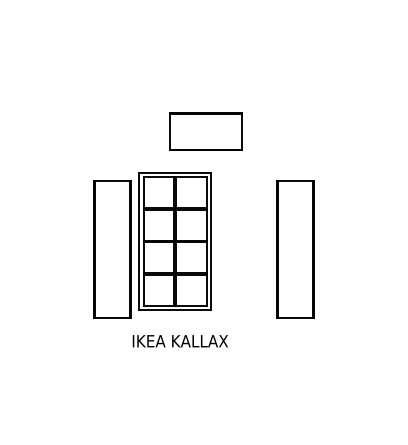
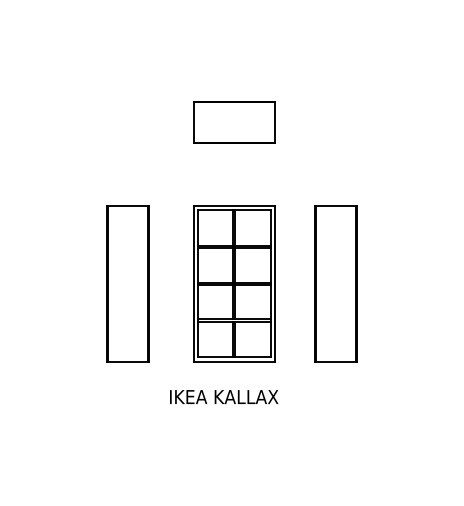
part: (206, 131) -> (234, 122), moved
part: (175, 241) -> (234, 283), moved
text: (180, 340) -> (224, 396), moved

